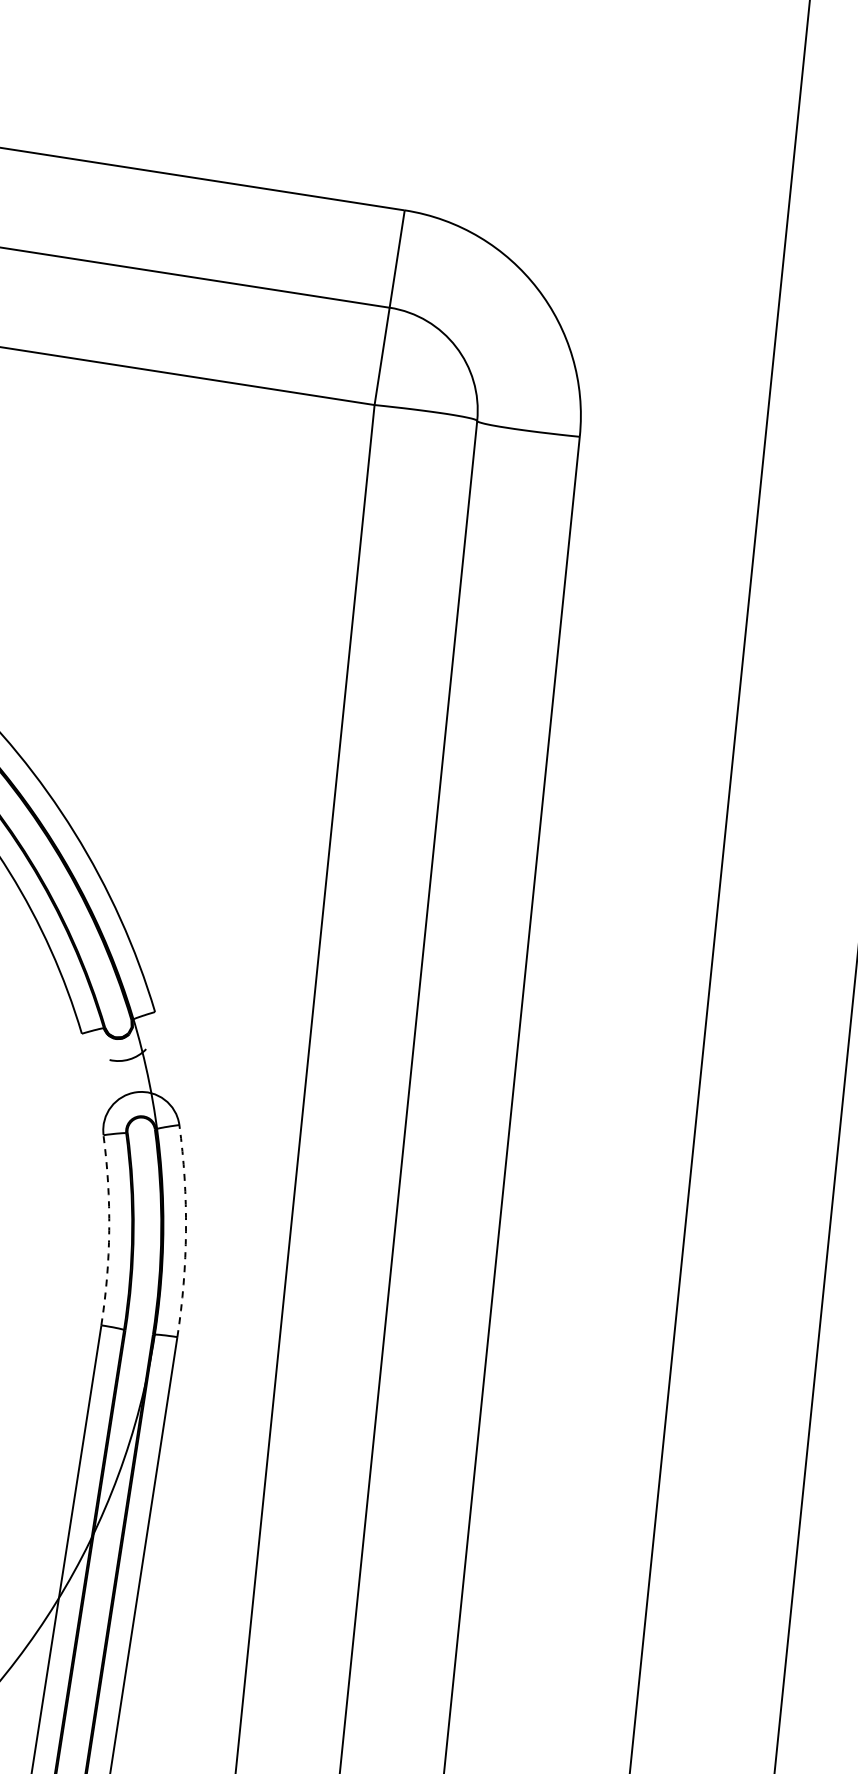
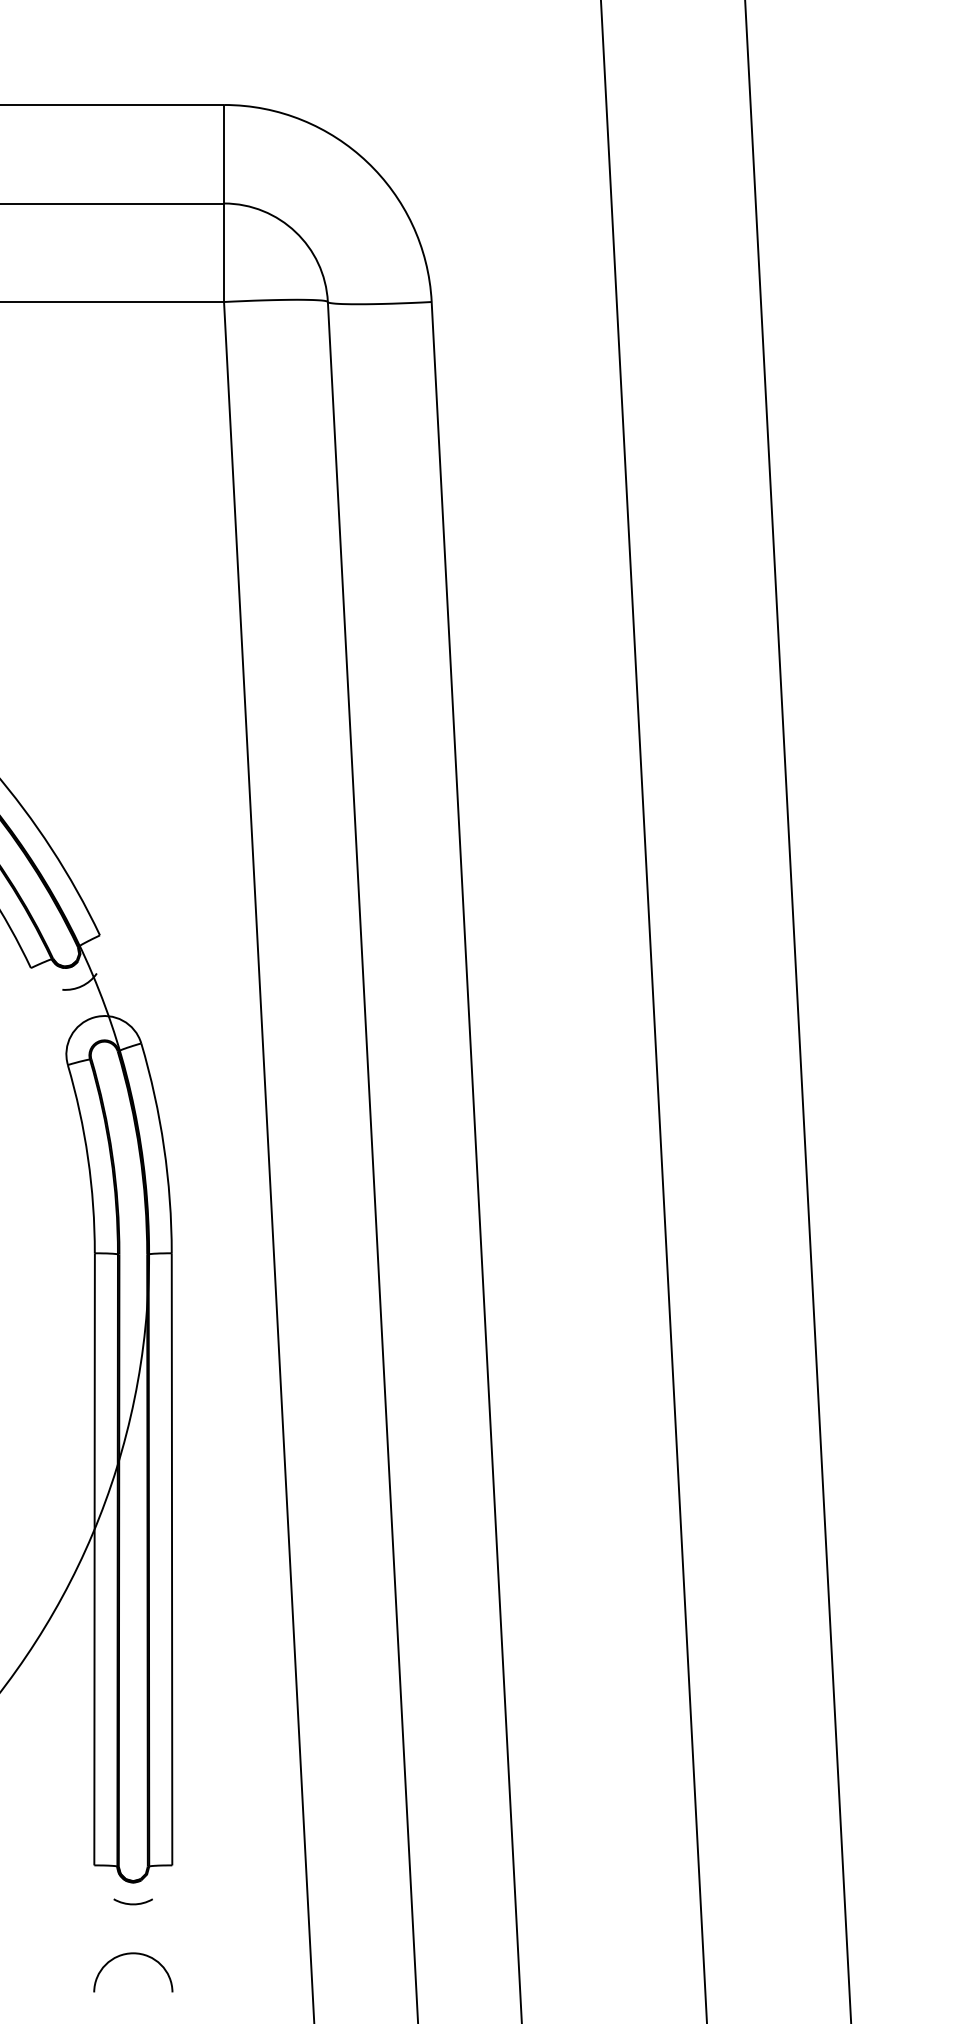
arc: (109, 1230) -> (88, 1158), dashed -> solid
arc: (186, 1231) -> (164, 1147), dashed -> solid

